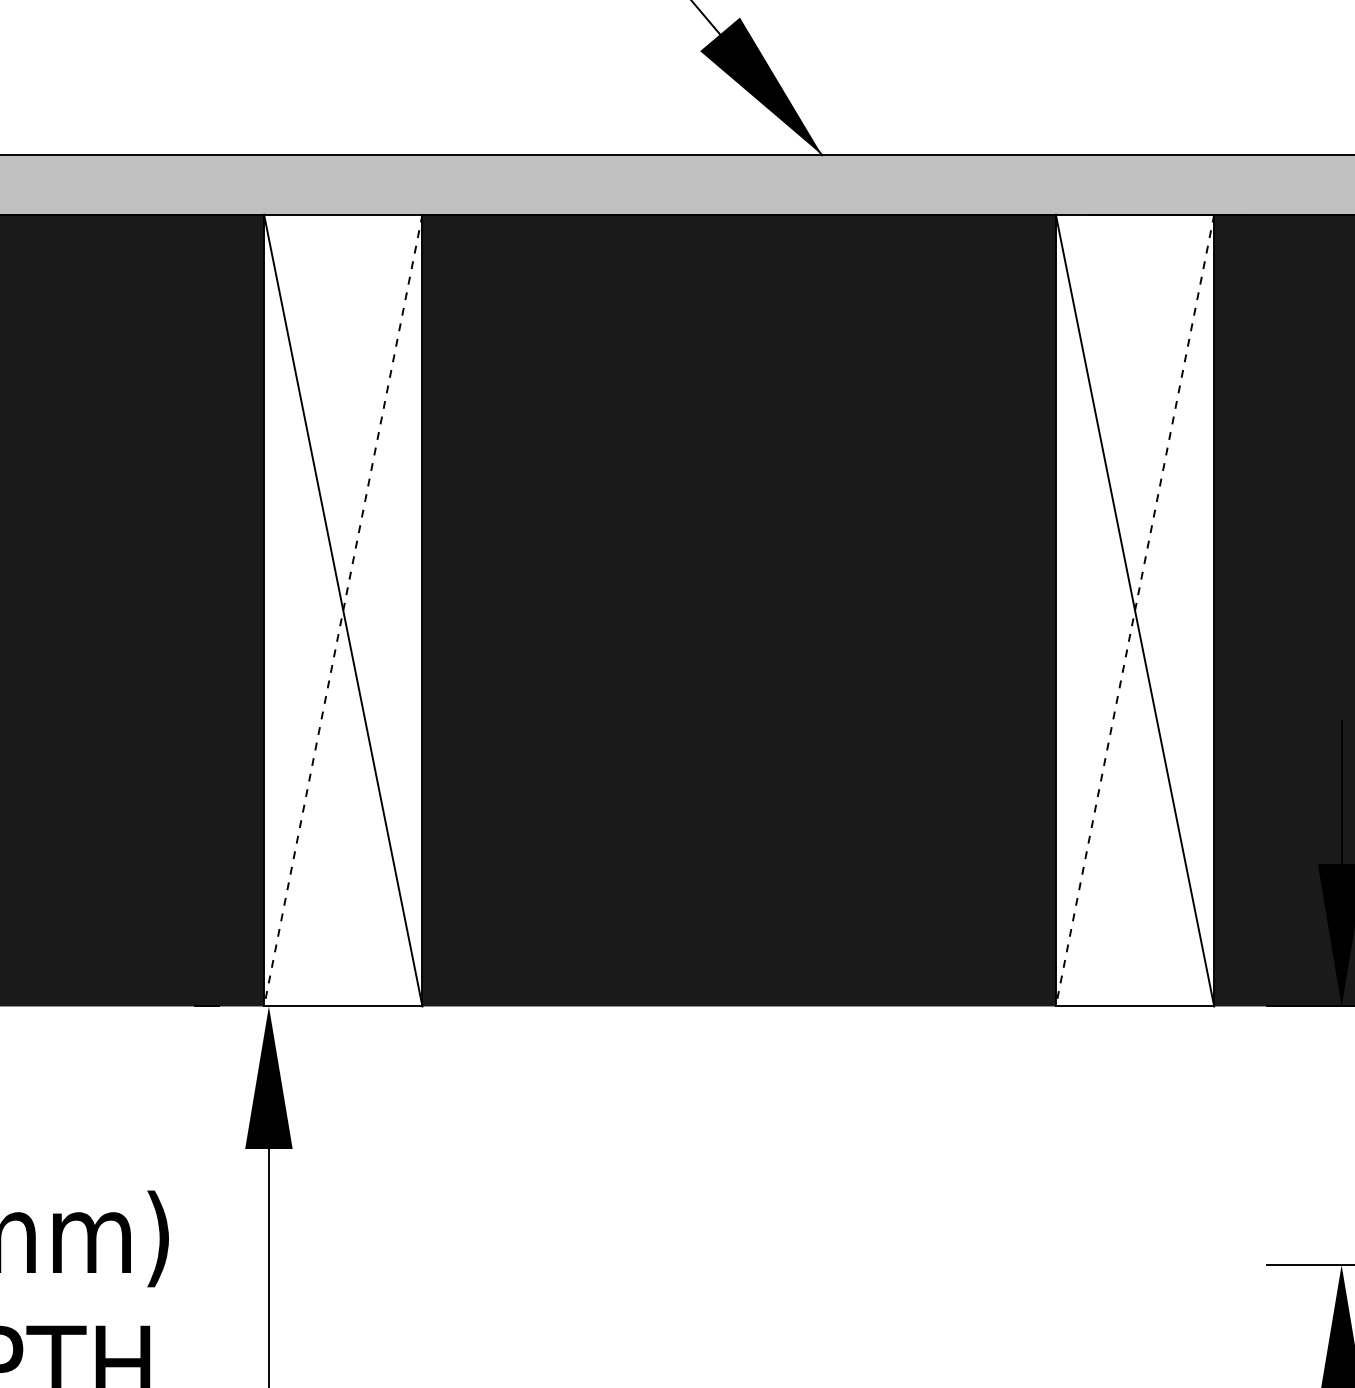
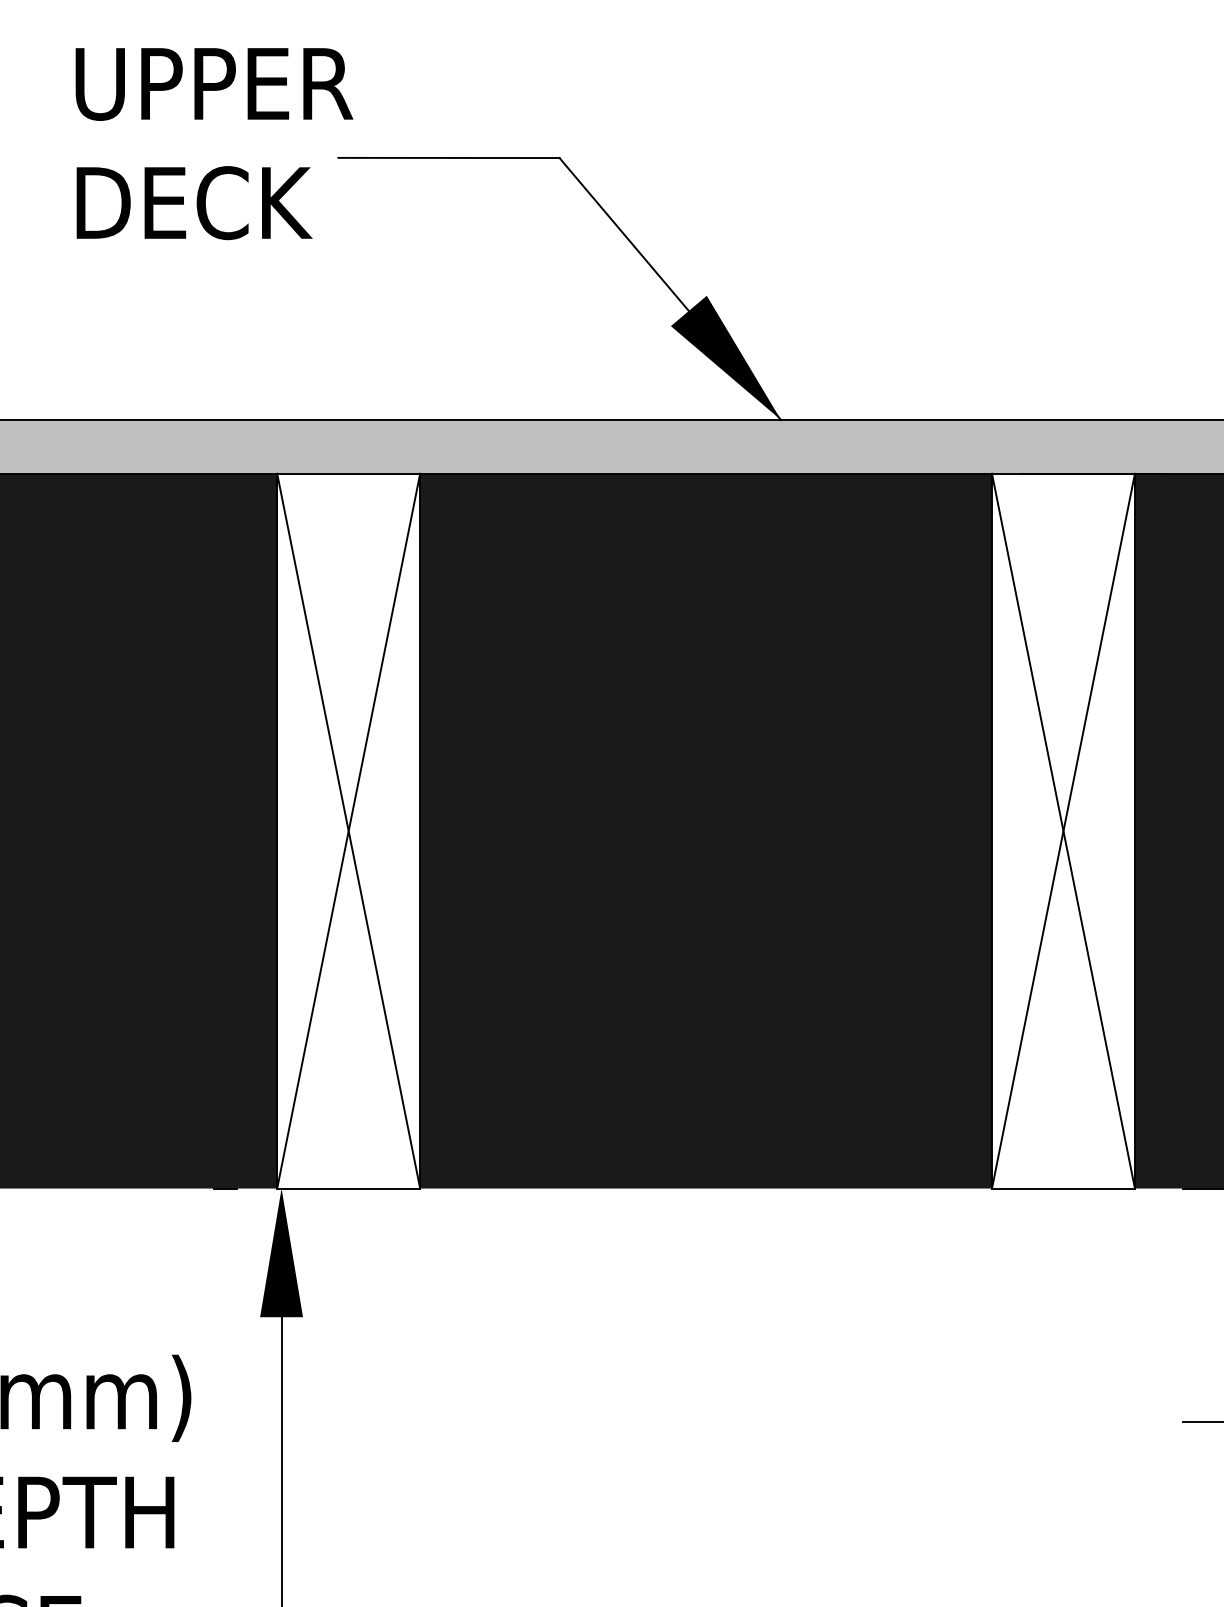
line: (343, 610) -> (348, 831), dashed -> solid
line: (1135, 610) -> (1063, 831), dashed -> solid

